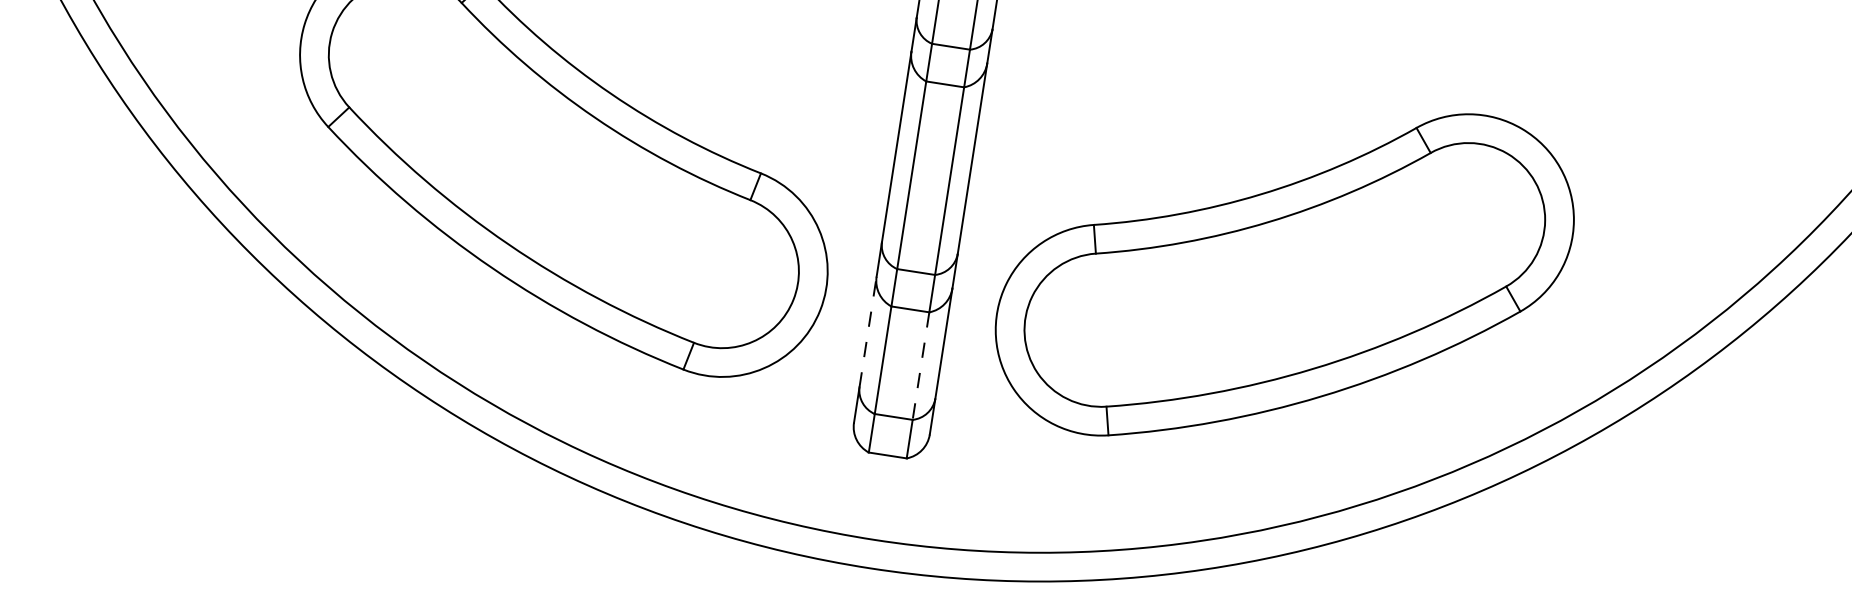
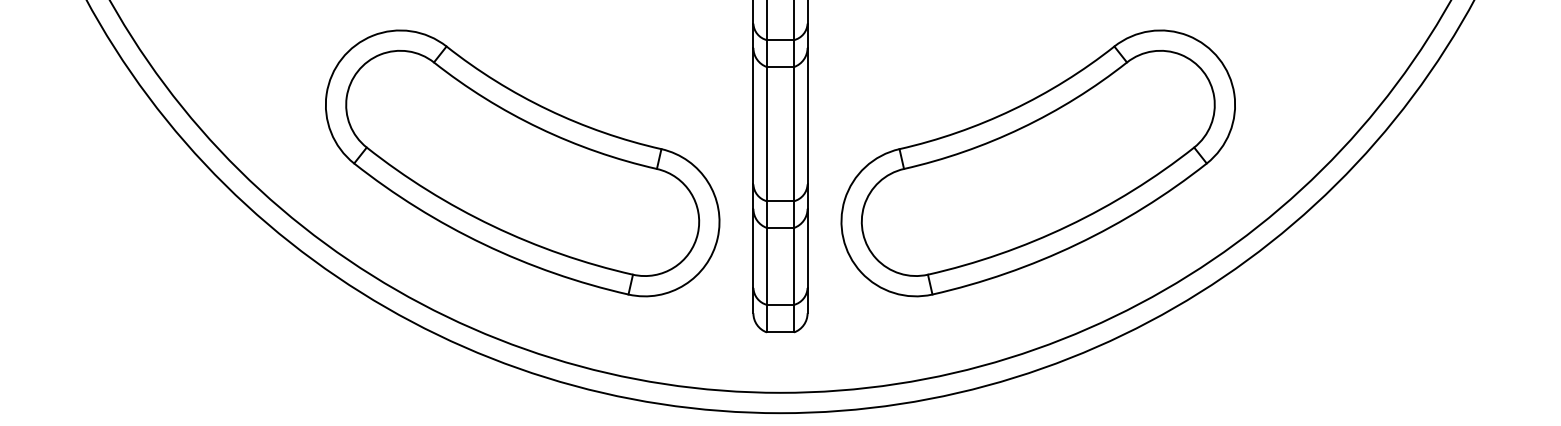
line: (868, 332) -> (753, 248), dashed -> solid
line: (921, 366) -> (794, 266), dashed -> solid

